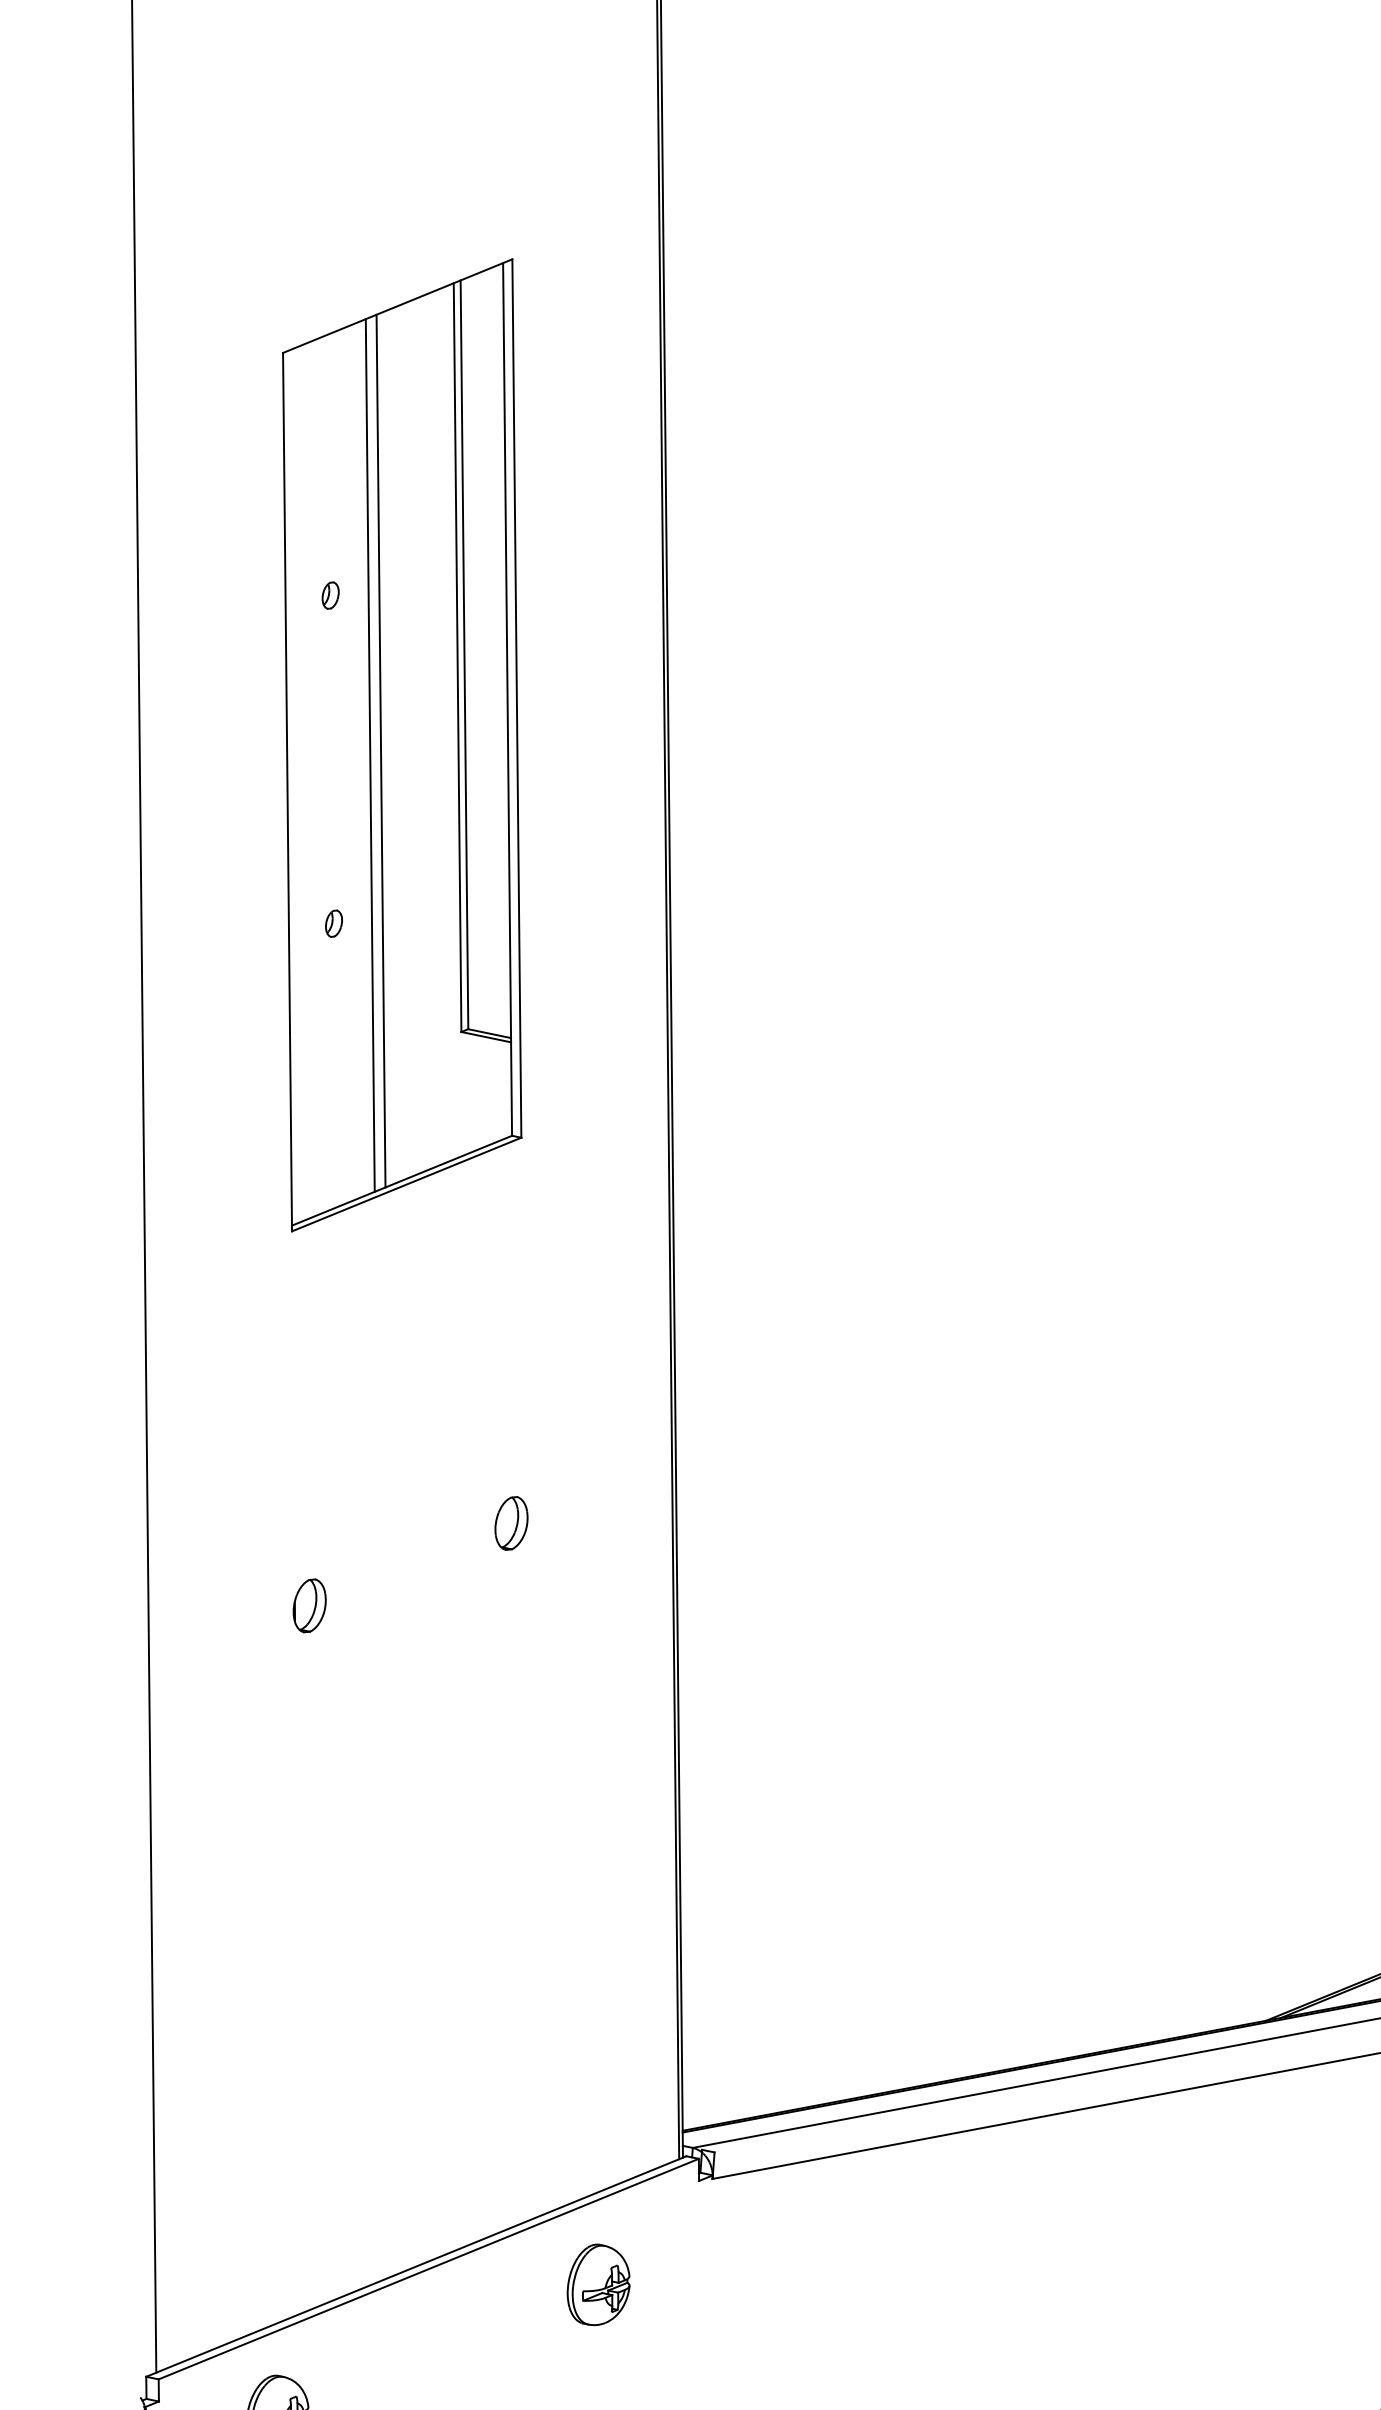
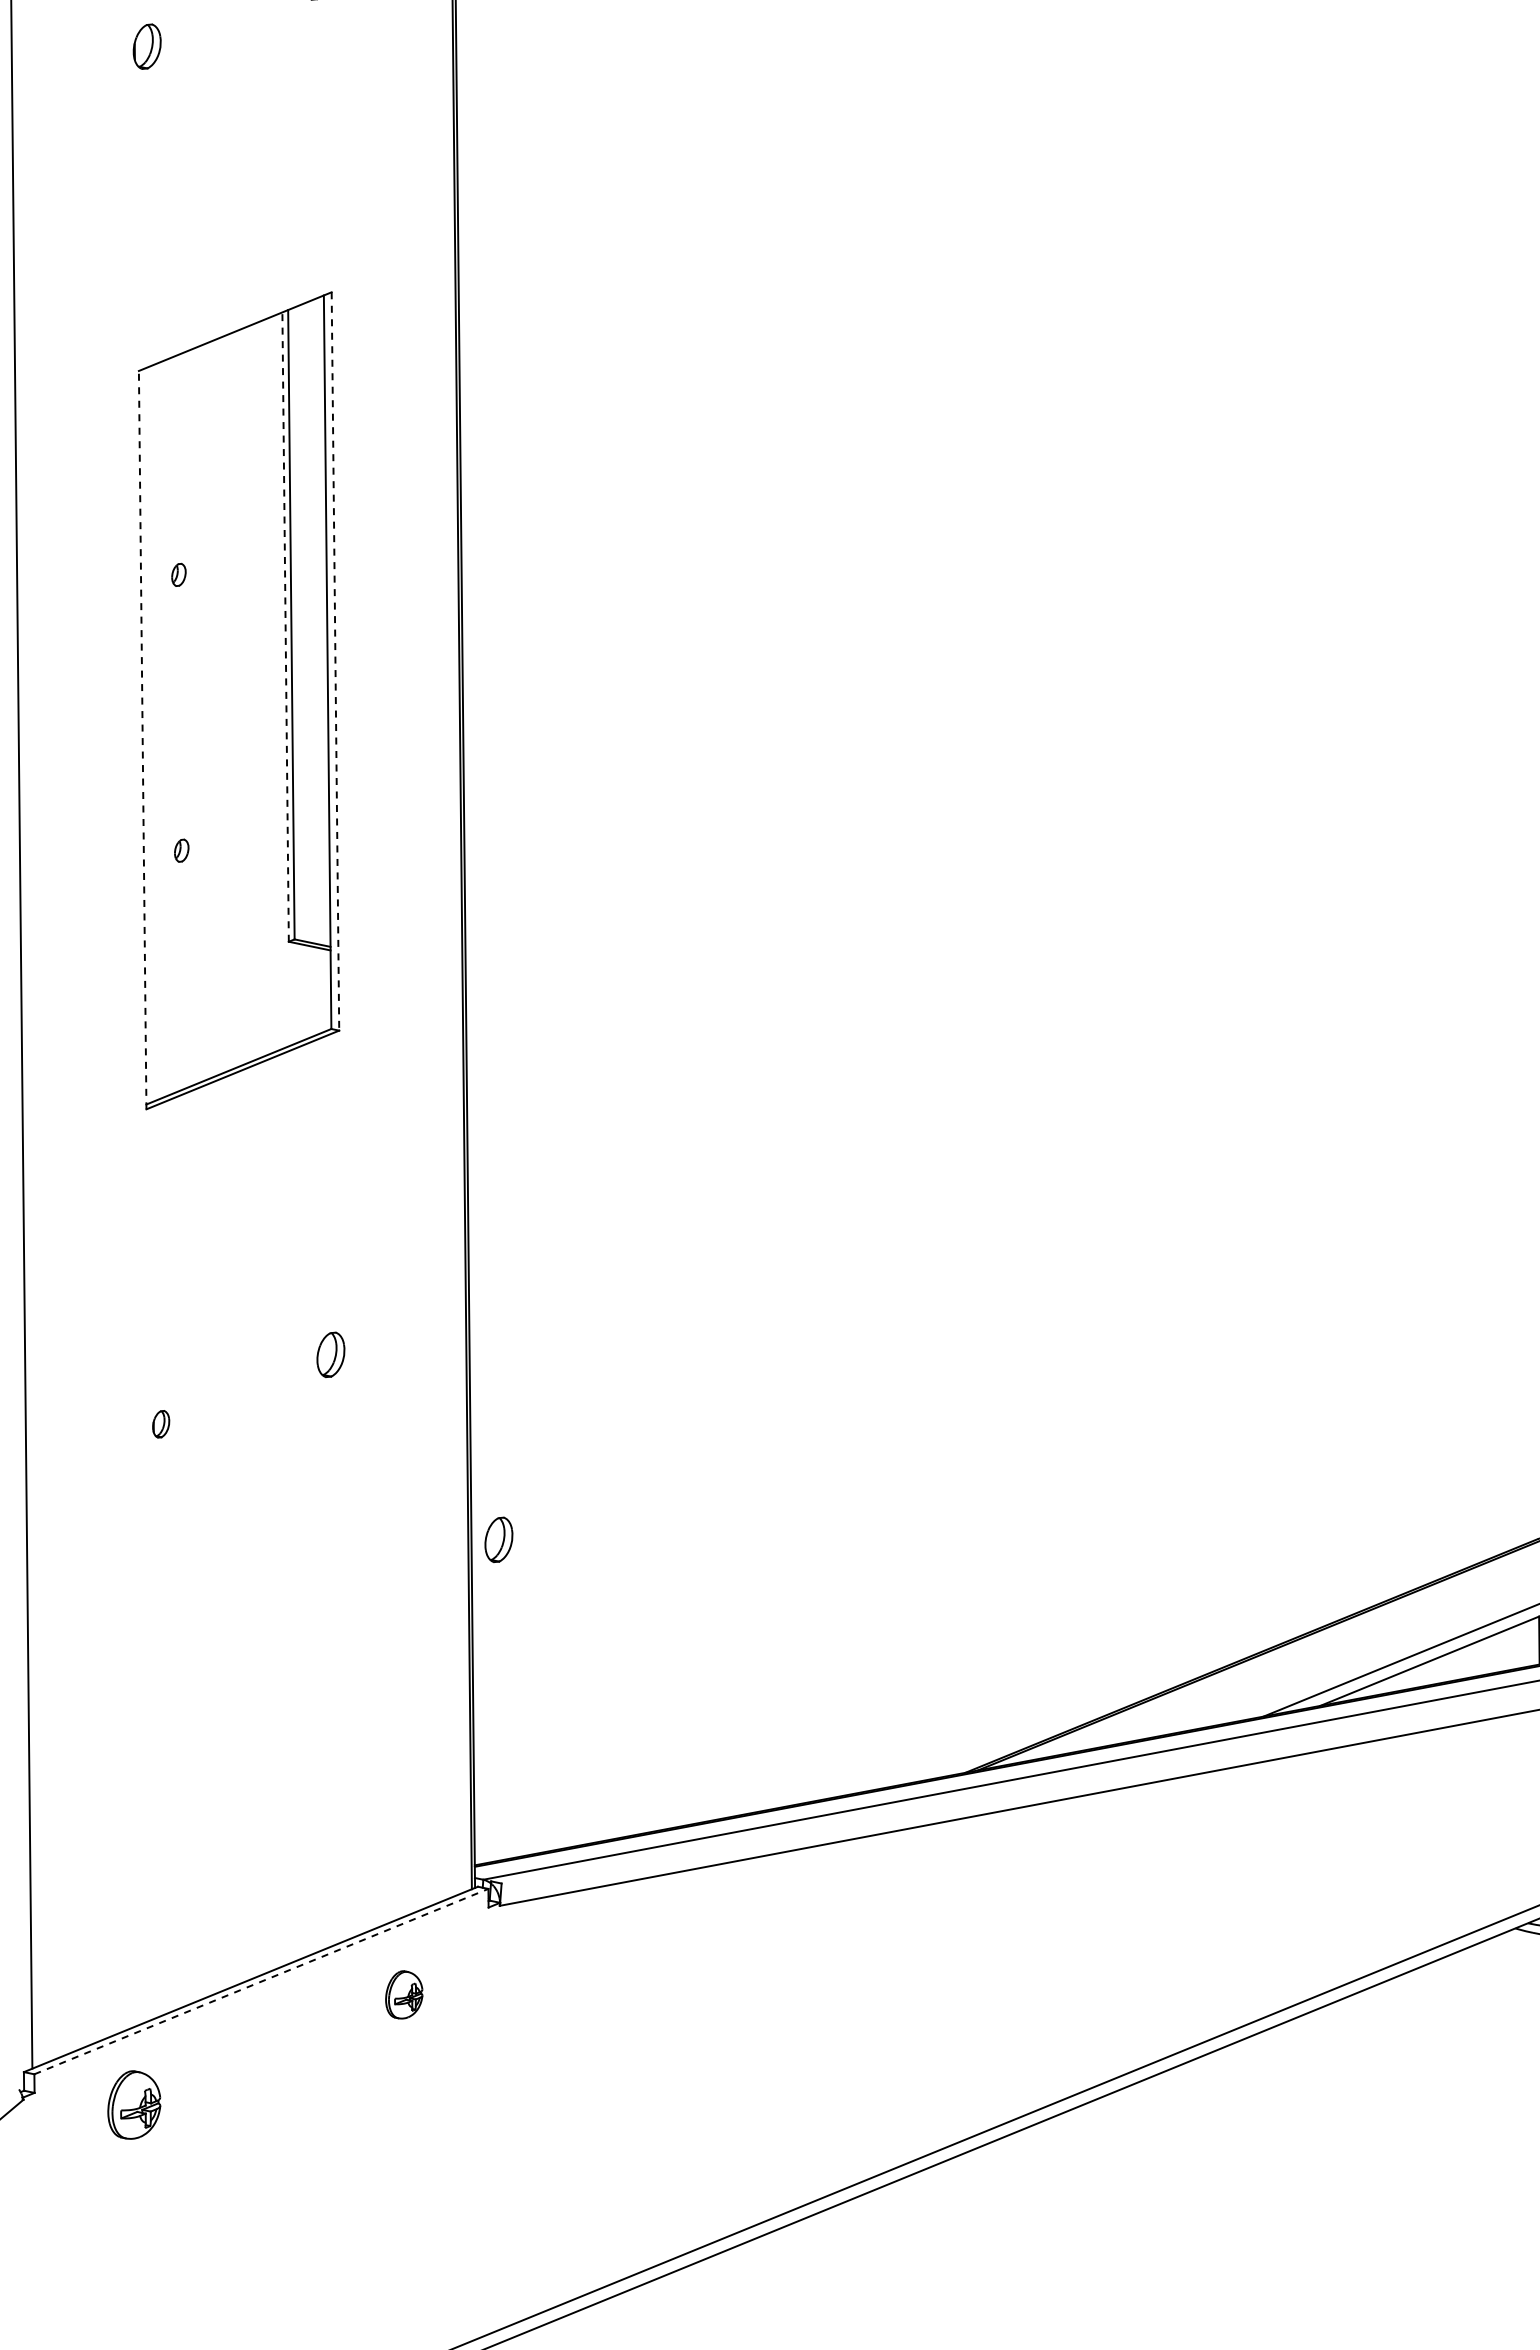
line: (457, 658) -> (285, 627), solid -> dashed
line: (516, 698) -> (335, 661), solid -> dashed
line: (381, 750) -> (221, 705), removed
line: (369, 755) -> (211, 709), removed
line: (287, 791) -> (142, 739), solid -> dashed
part: (308, 1606) -> (160, 1424), size x0.6
part: (710, 1743) -> (498, 1539), added
line: (428, 2268) -> (261, 1981), solid -> dashed
part: (599, 2284) -> (404, 1994), size x0.7

